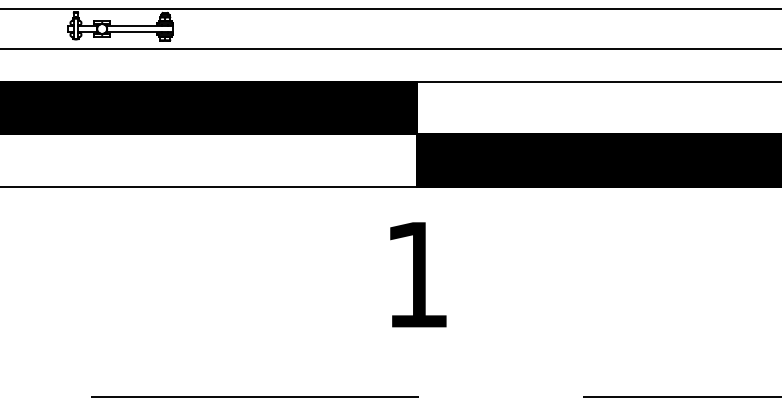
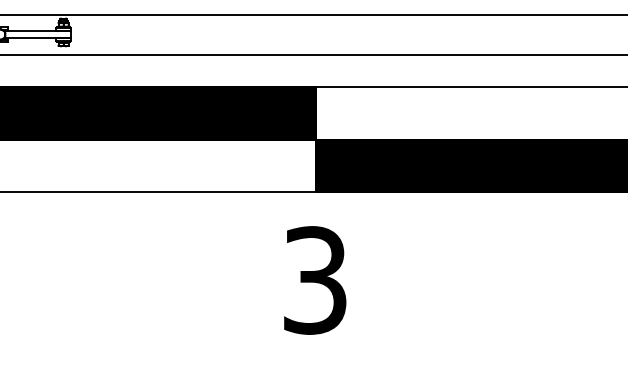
text: (416, 274) -> (314, 280), 1 -> 3

